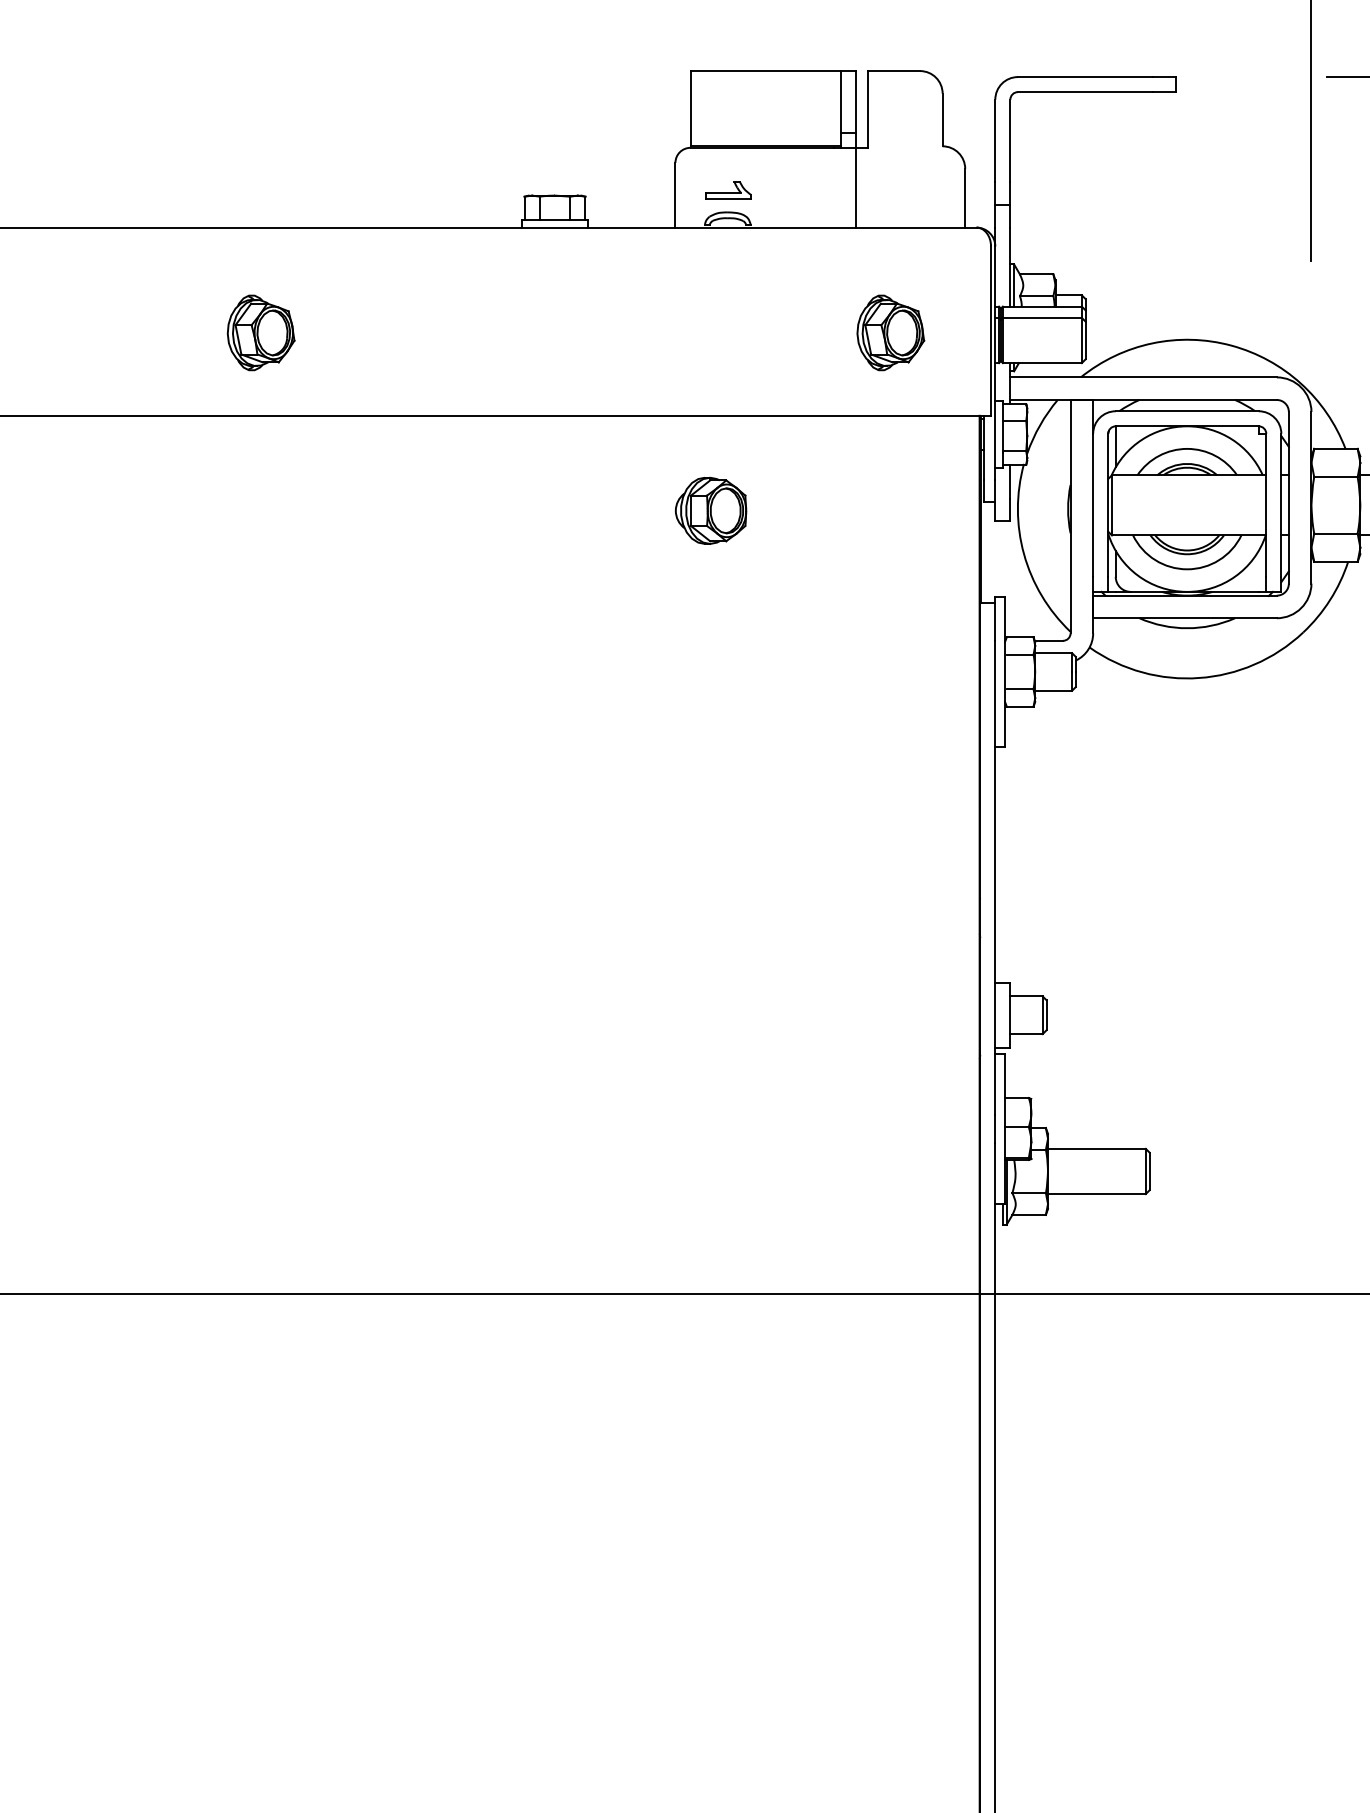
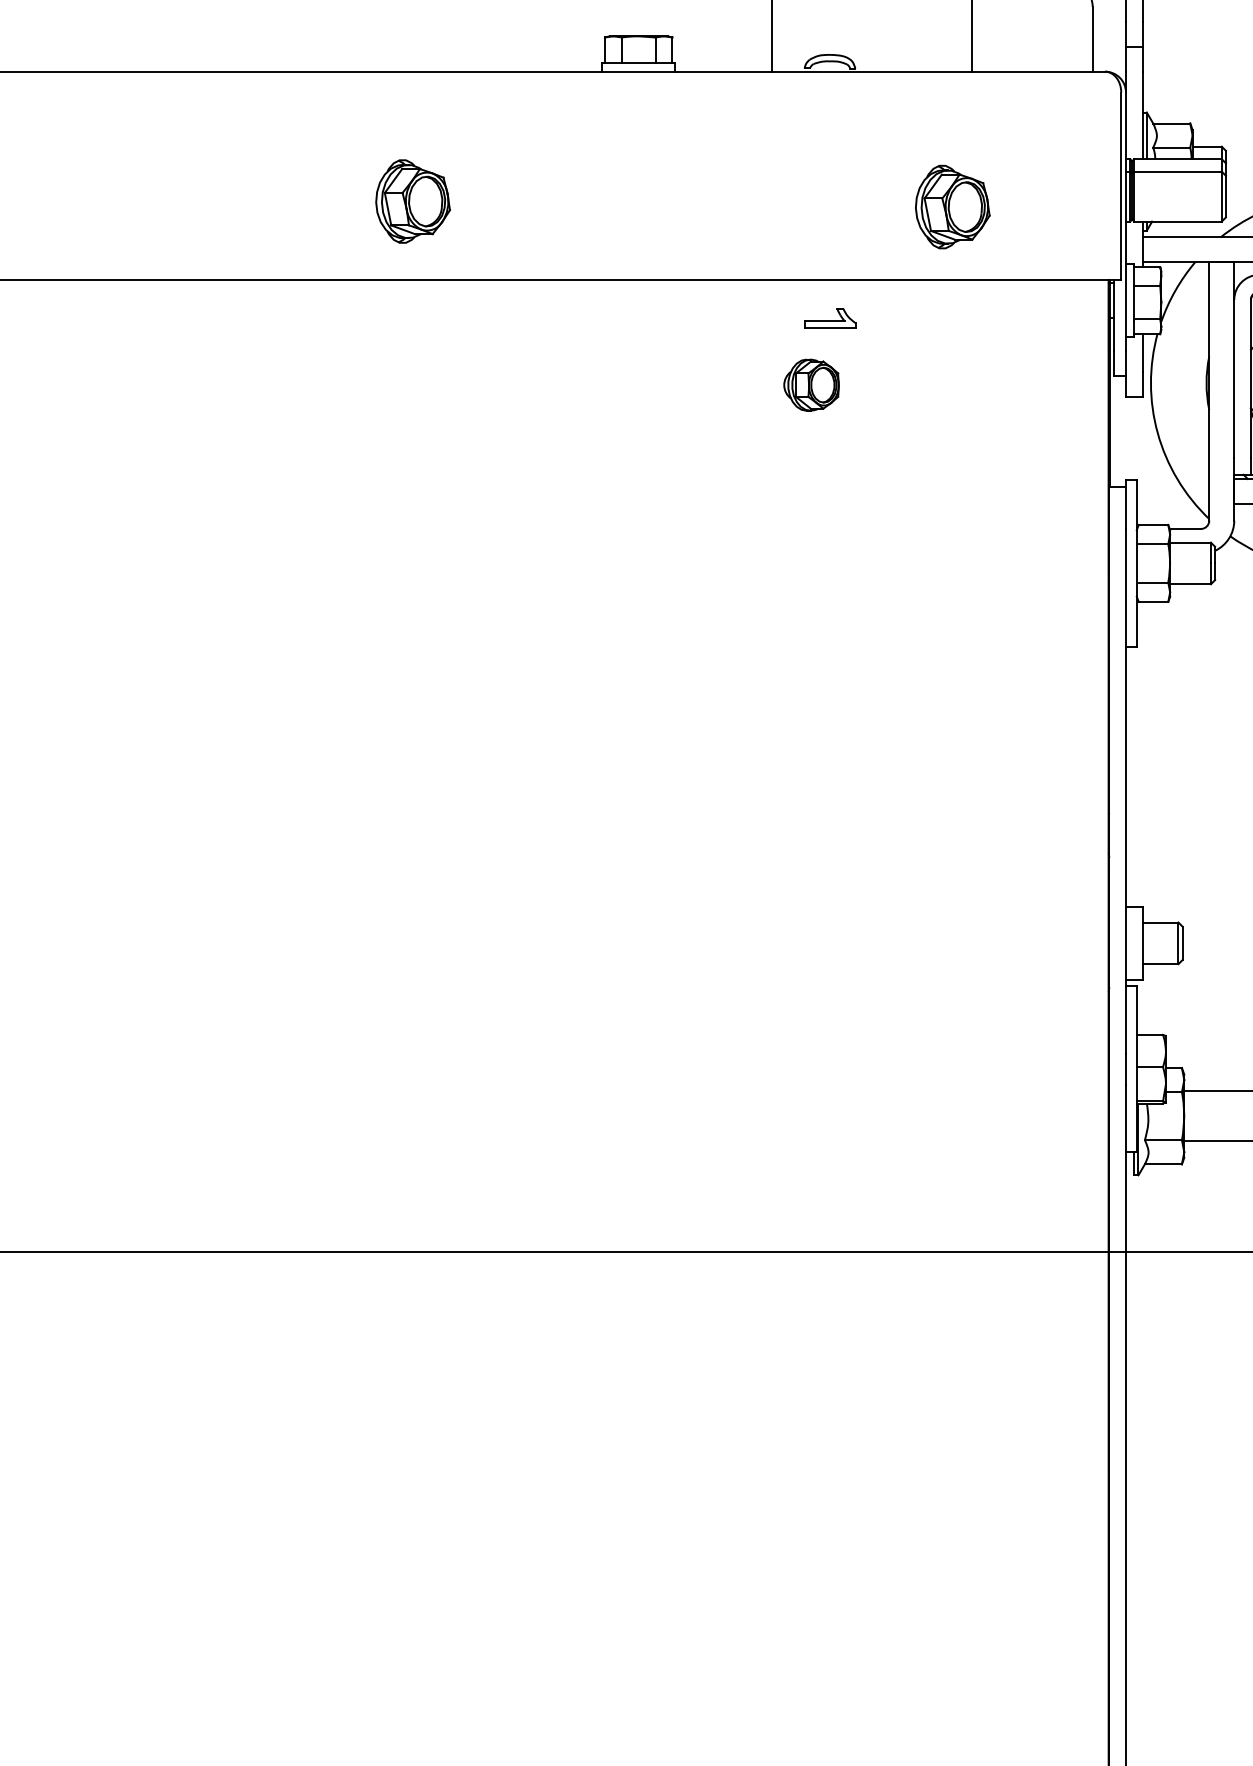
part: (728, 190) -> (830, 318), moved
part: (260, 332) -> (412, 201), moved
part: (890, 332) -> (952, 206), moved
part: (711, 510) -> (811, 384), size x0.7

